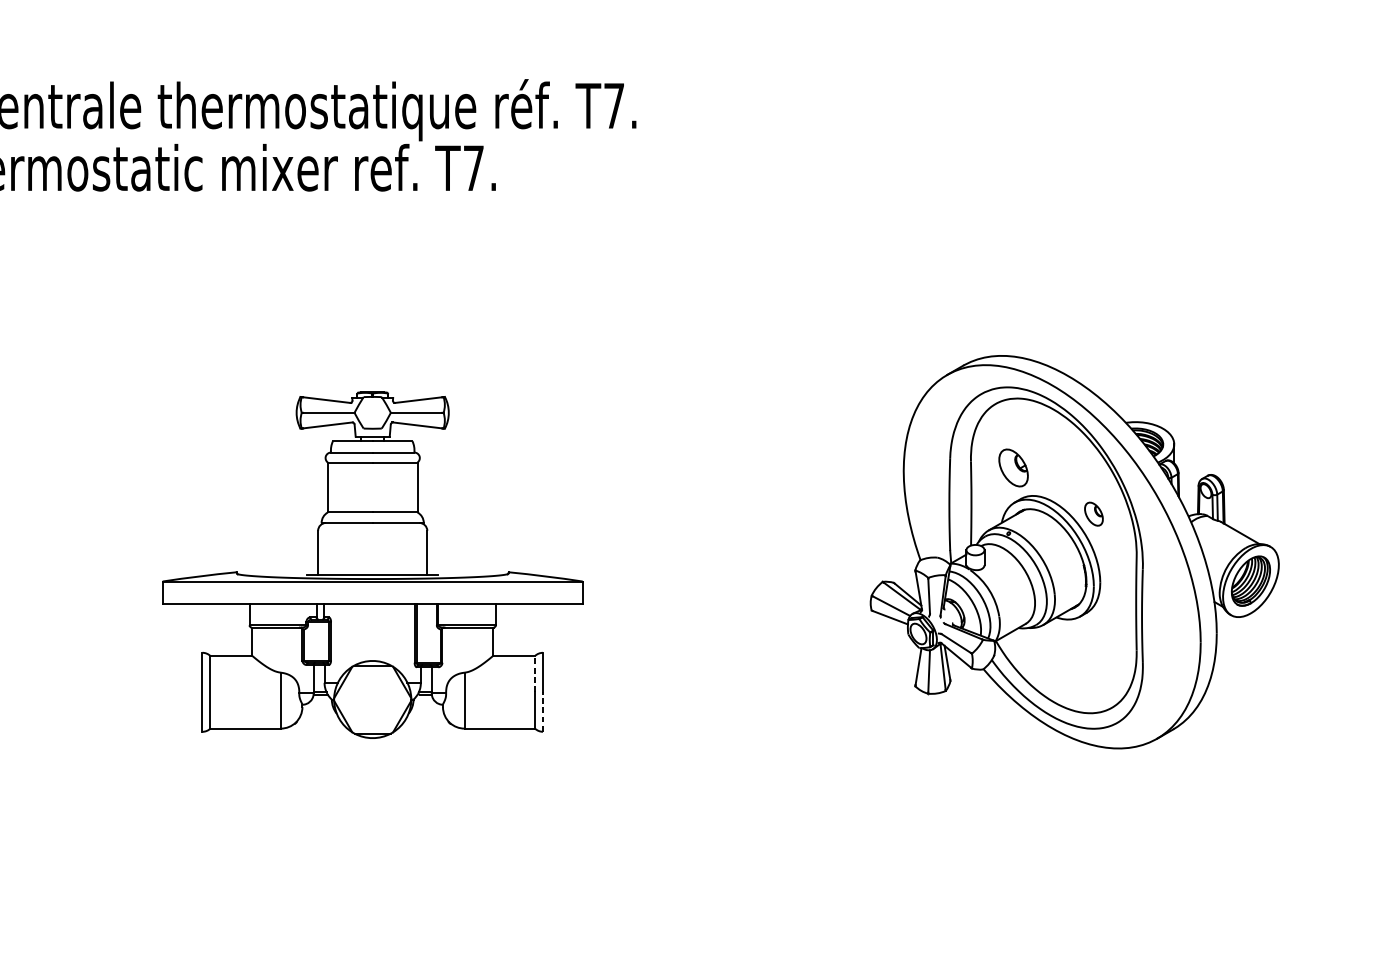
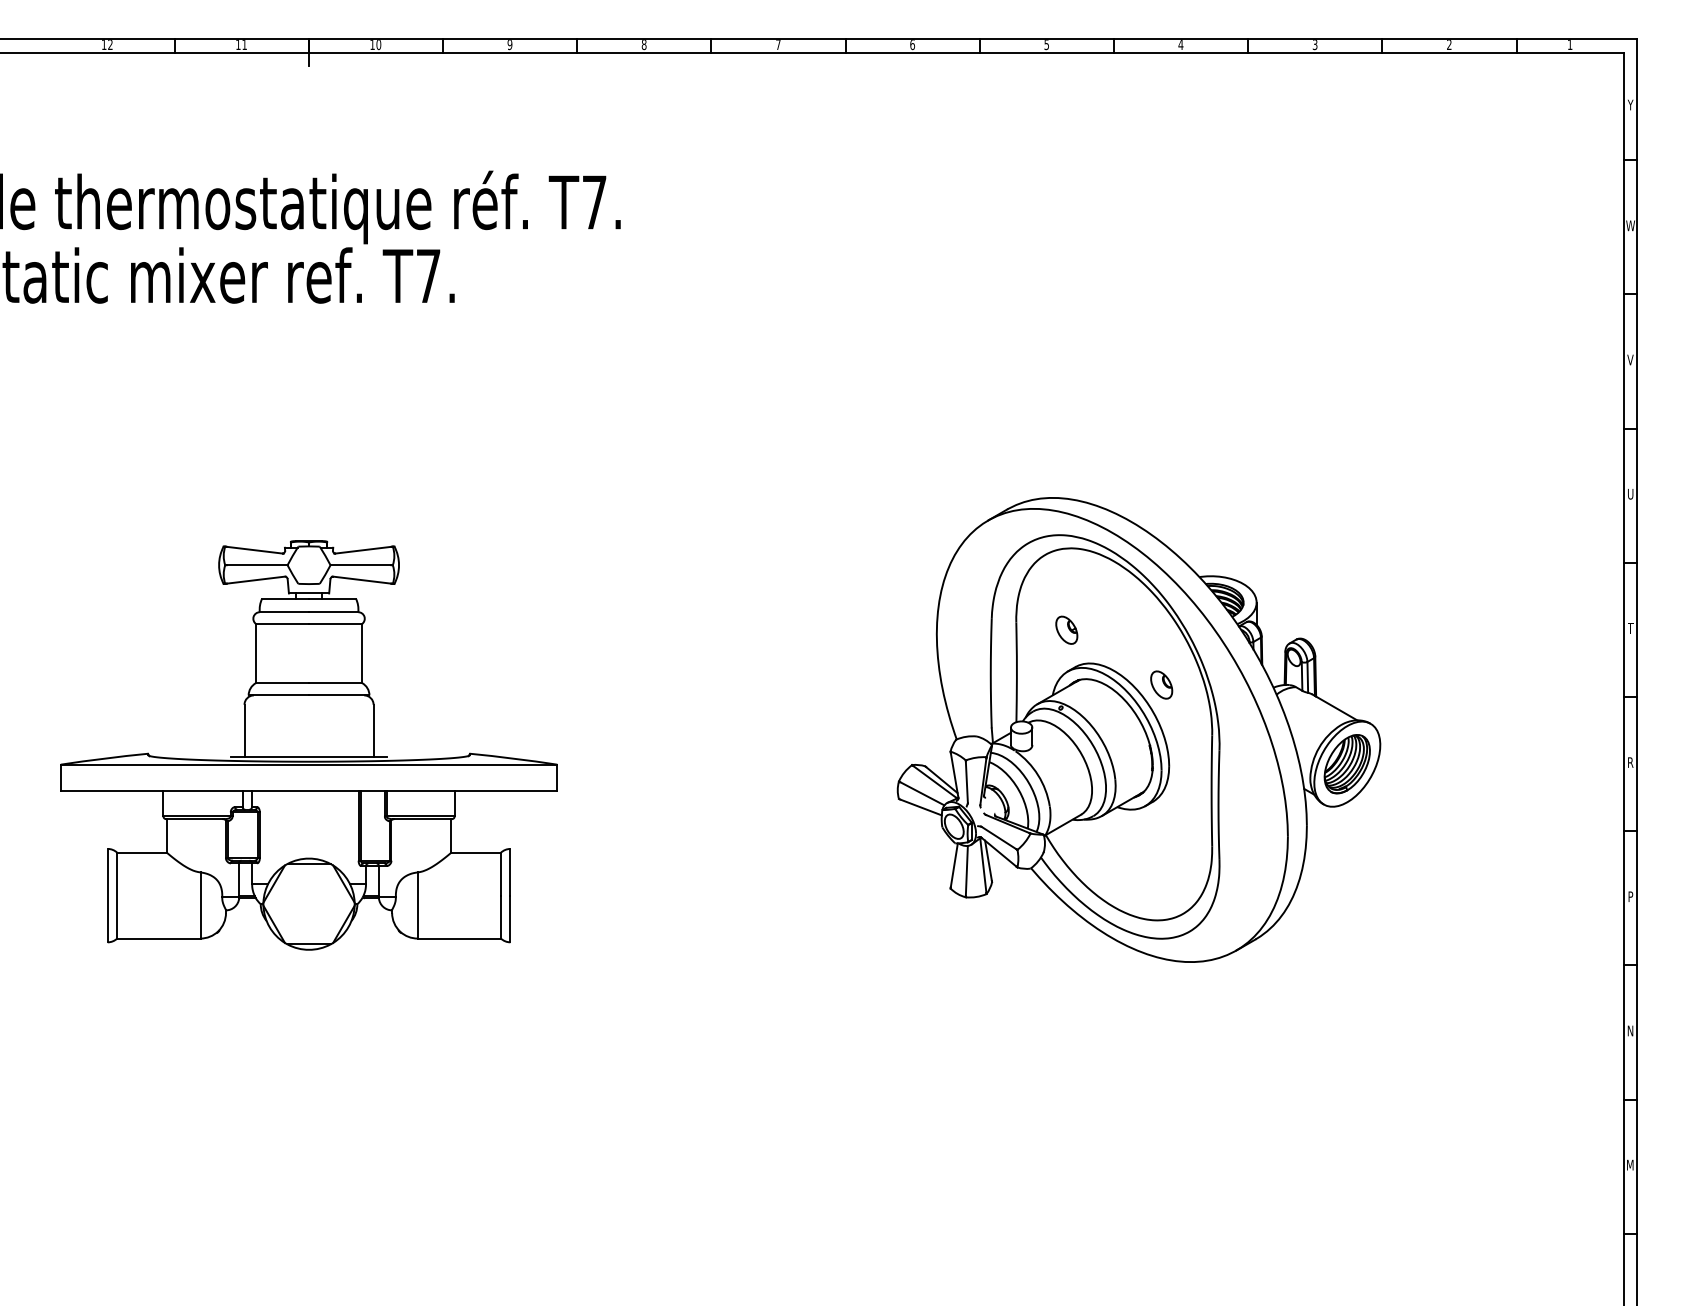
part: (1013, 467) -> (1066, 629), size x0.62
line: (534, 673) -> (500, 873), dashed -> solid
line: (543, 711) -> (510, 918), dashed -> solid

